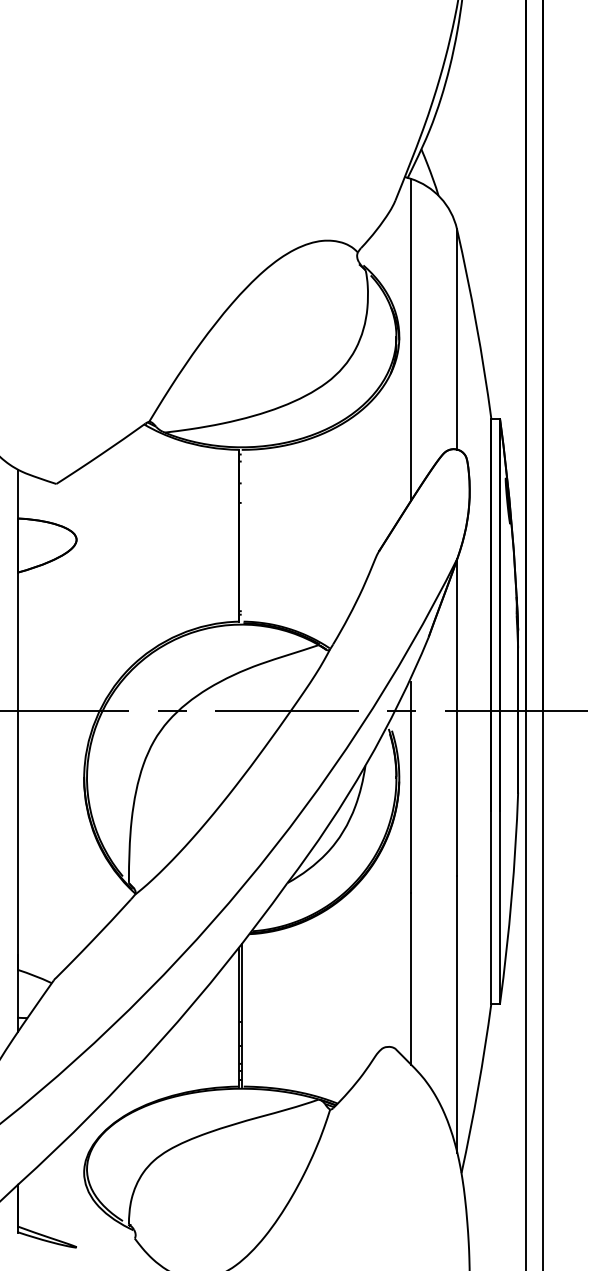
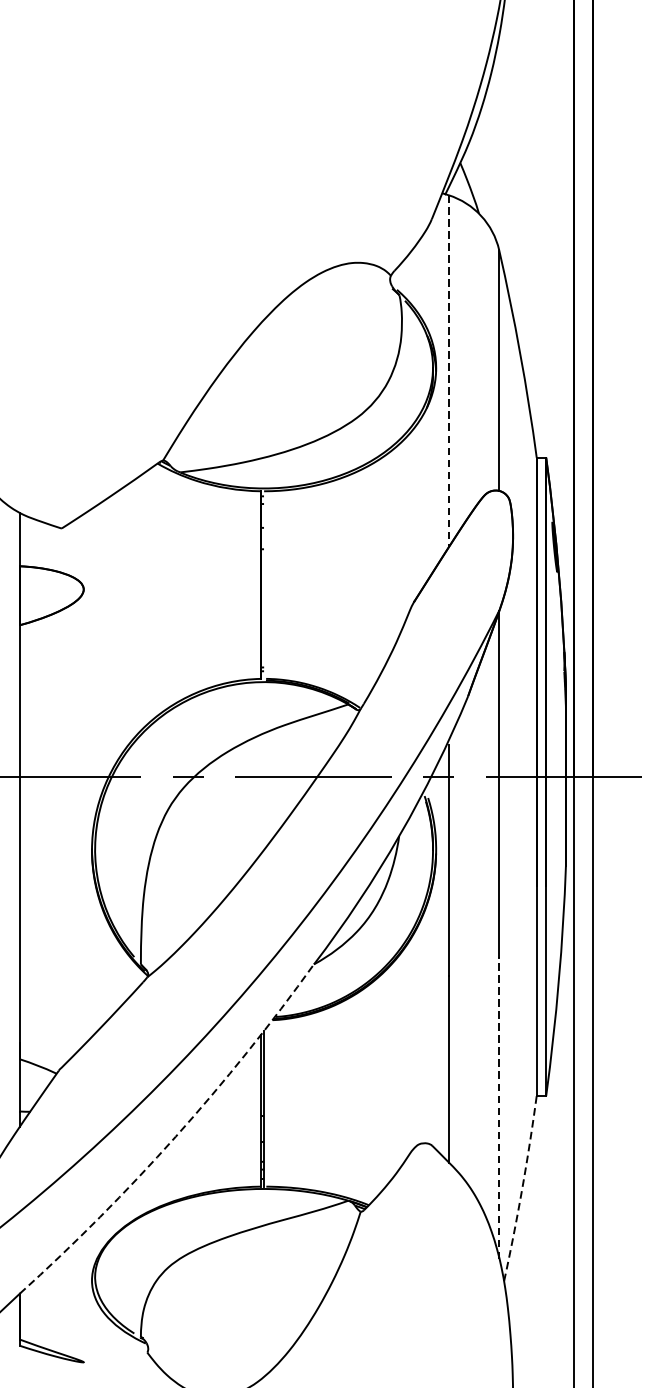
line: (410, 340) -> (448, 371), solid -> dashed
line: (457, 1014) -> (499, 1107), solid -> dashed
arc: (160, 1040) -> (175, 1136), solid -> dashed
arc: (478, 1088) -> (522, 1188), solid -> dashed

